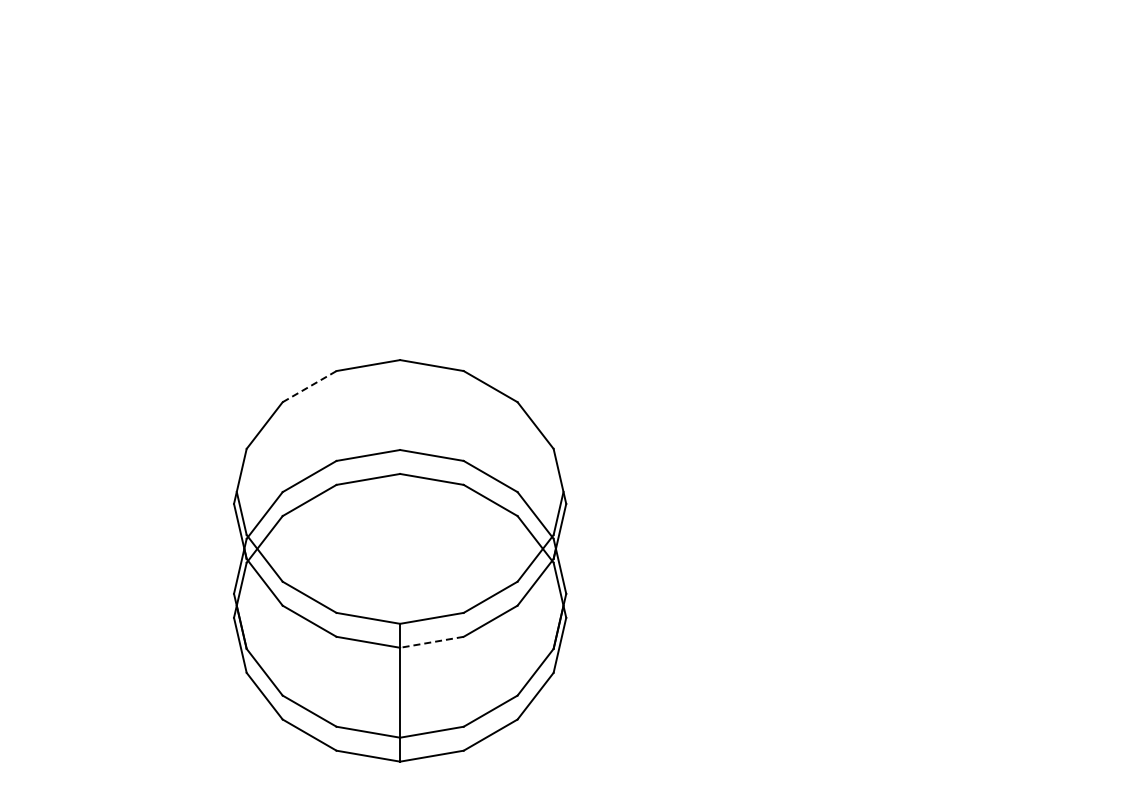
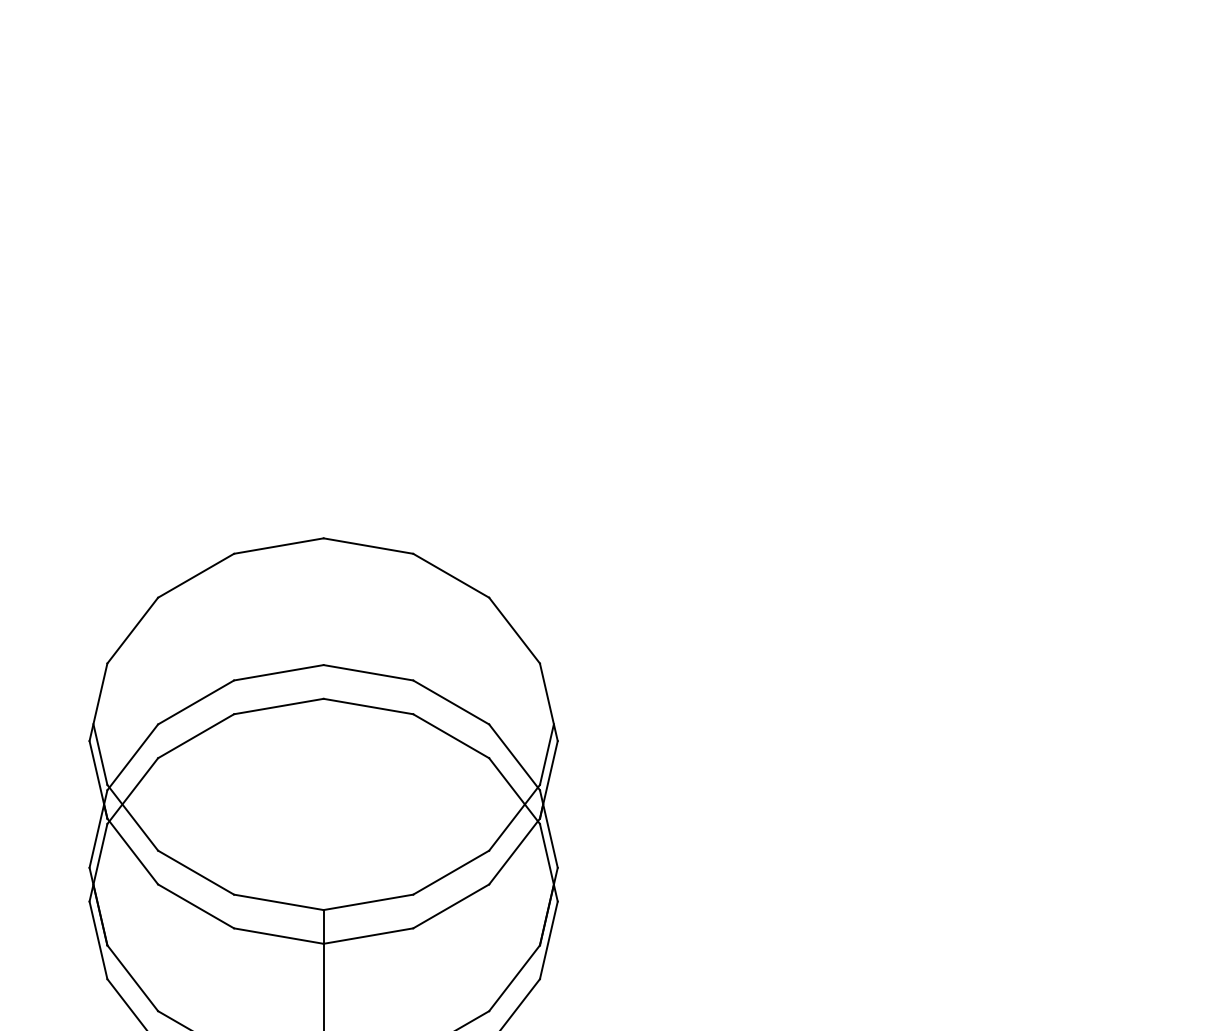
line: (310, 386) -> (197, 575), dashed -> solid
line: (431, 642) -> (367, 936), dashed -> solid

